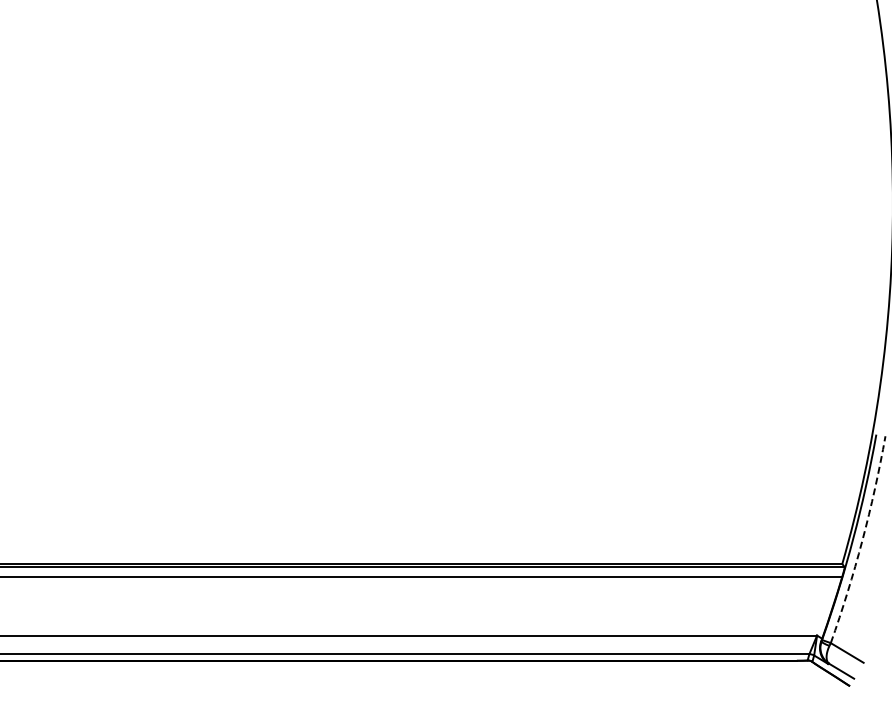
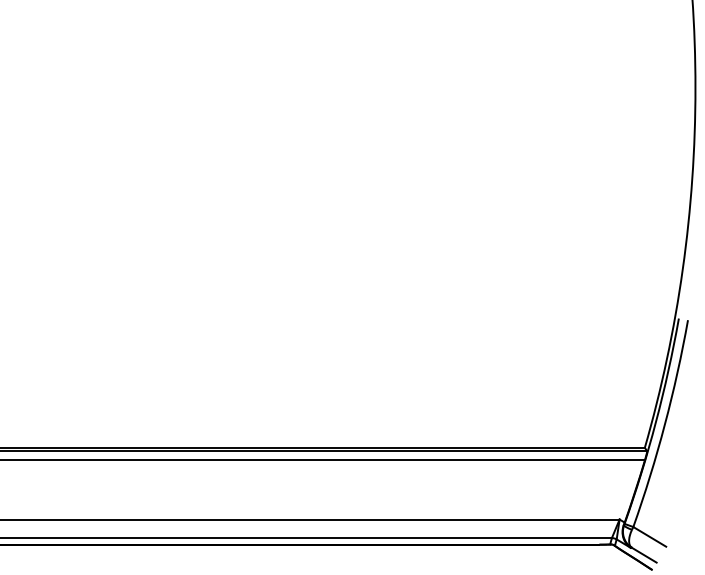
arc: (862, 540) -> (665, 424), dashed -> solid

